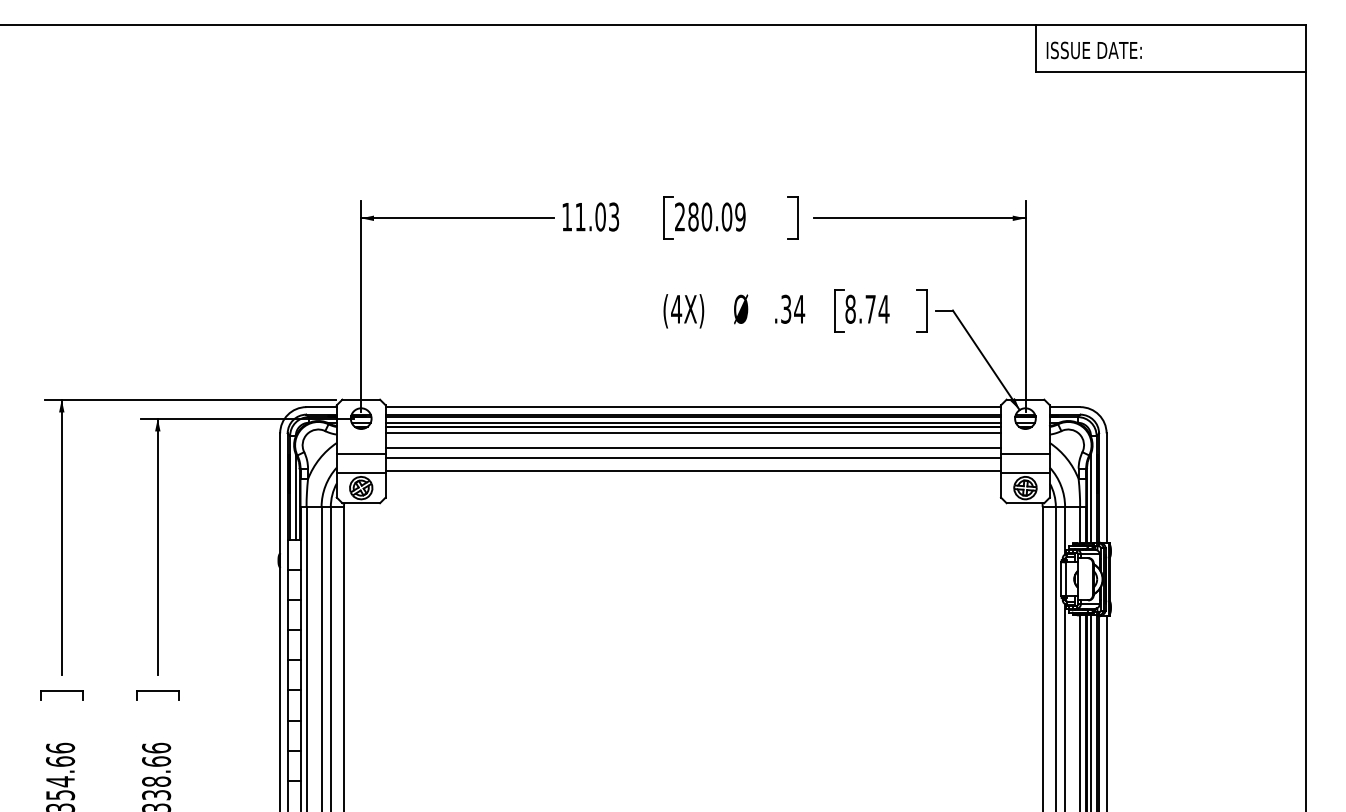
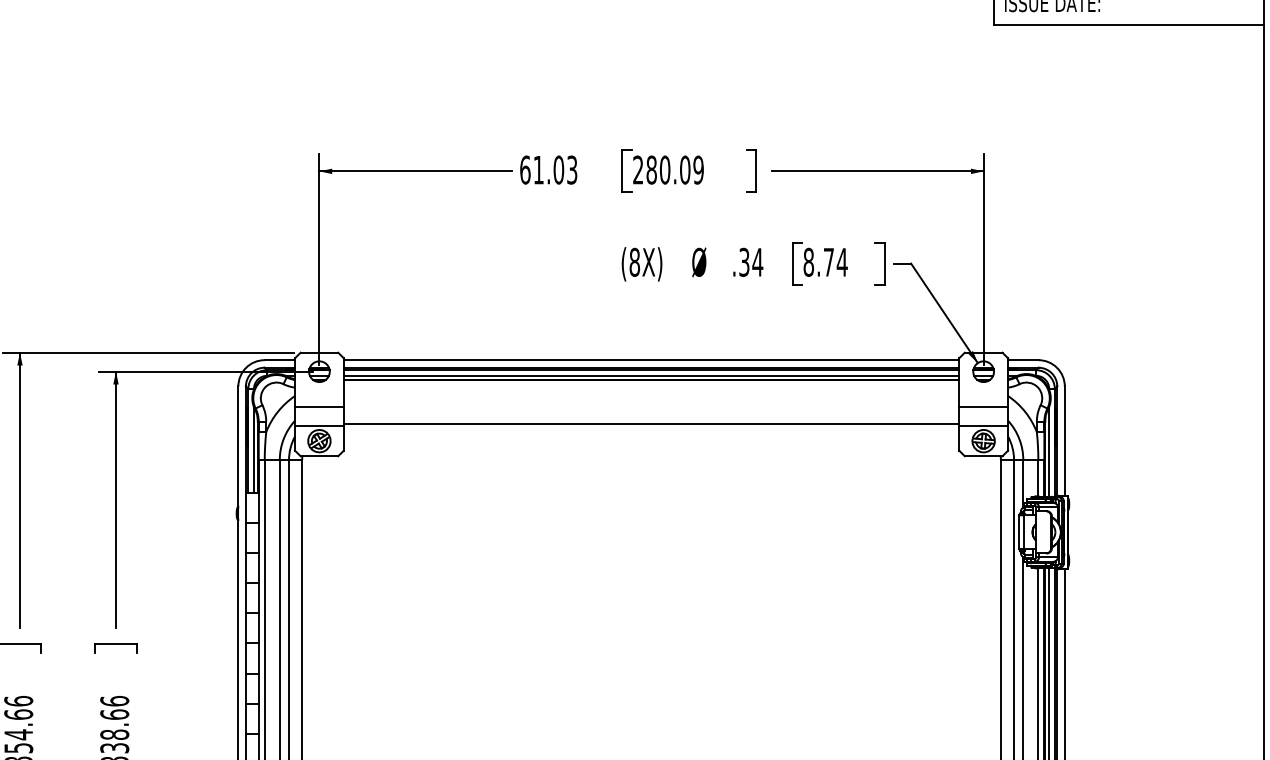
text: (567, 216) -> (525, 169), 11.03 -> 61.03
text: (676, 308) -> (634, 261), (4X) -> (8X)
line: (693, 433) -> (651, 386), removed
line: (693, 448) -> (651, 401), removed
line: (693, 457) -> (651, 410), removed

